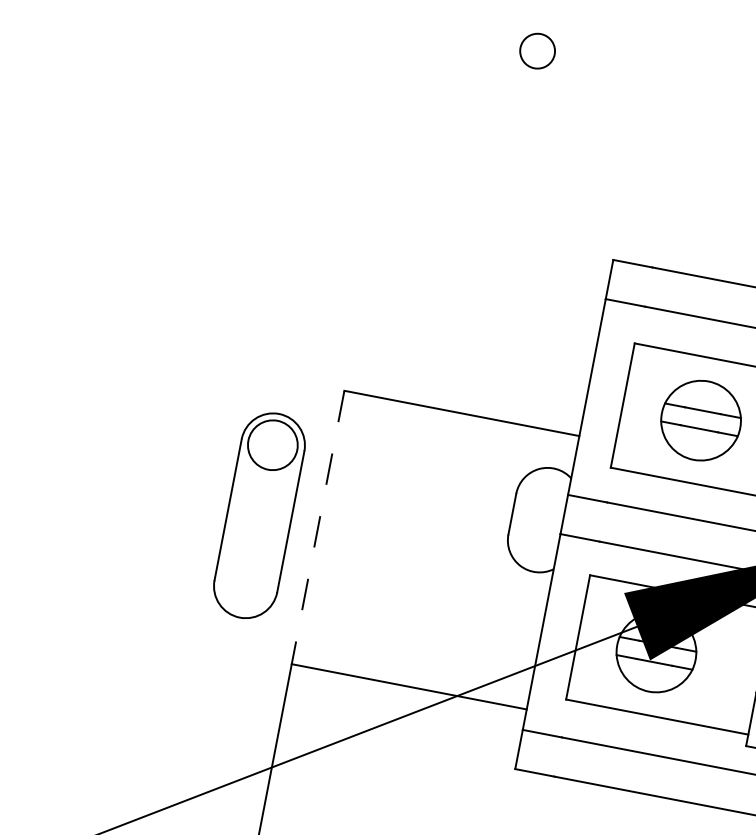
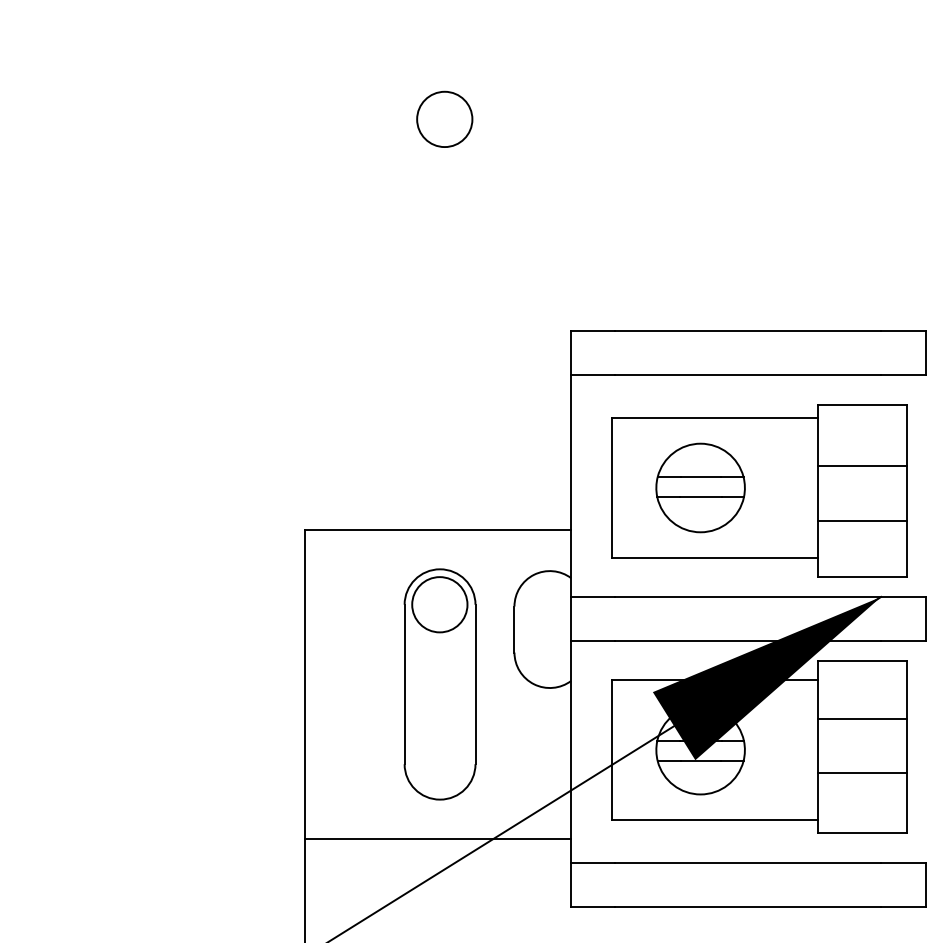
circle: (537, 51) -> (444, 119), size x1.43
part: (258, 515) -> (439, 684), moved
line: (318, 527) -> (305, 684), dashed -> solid

